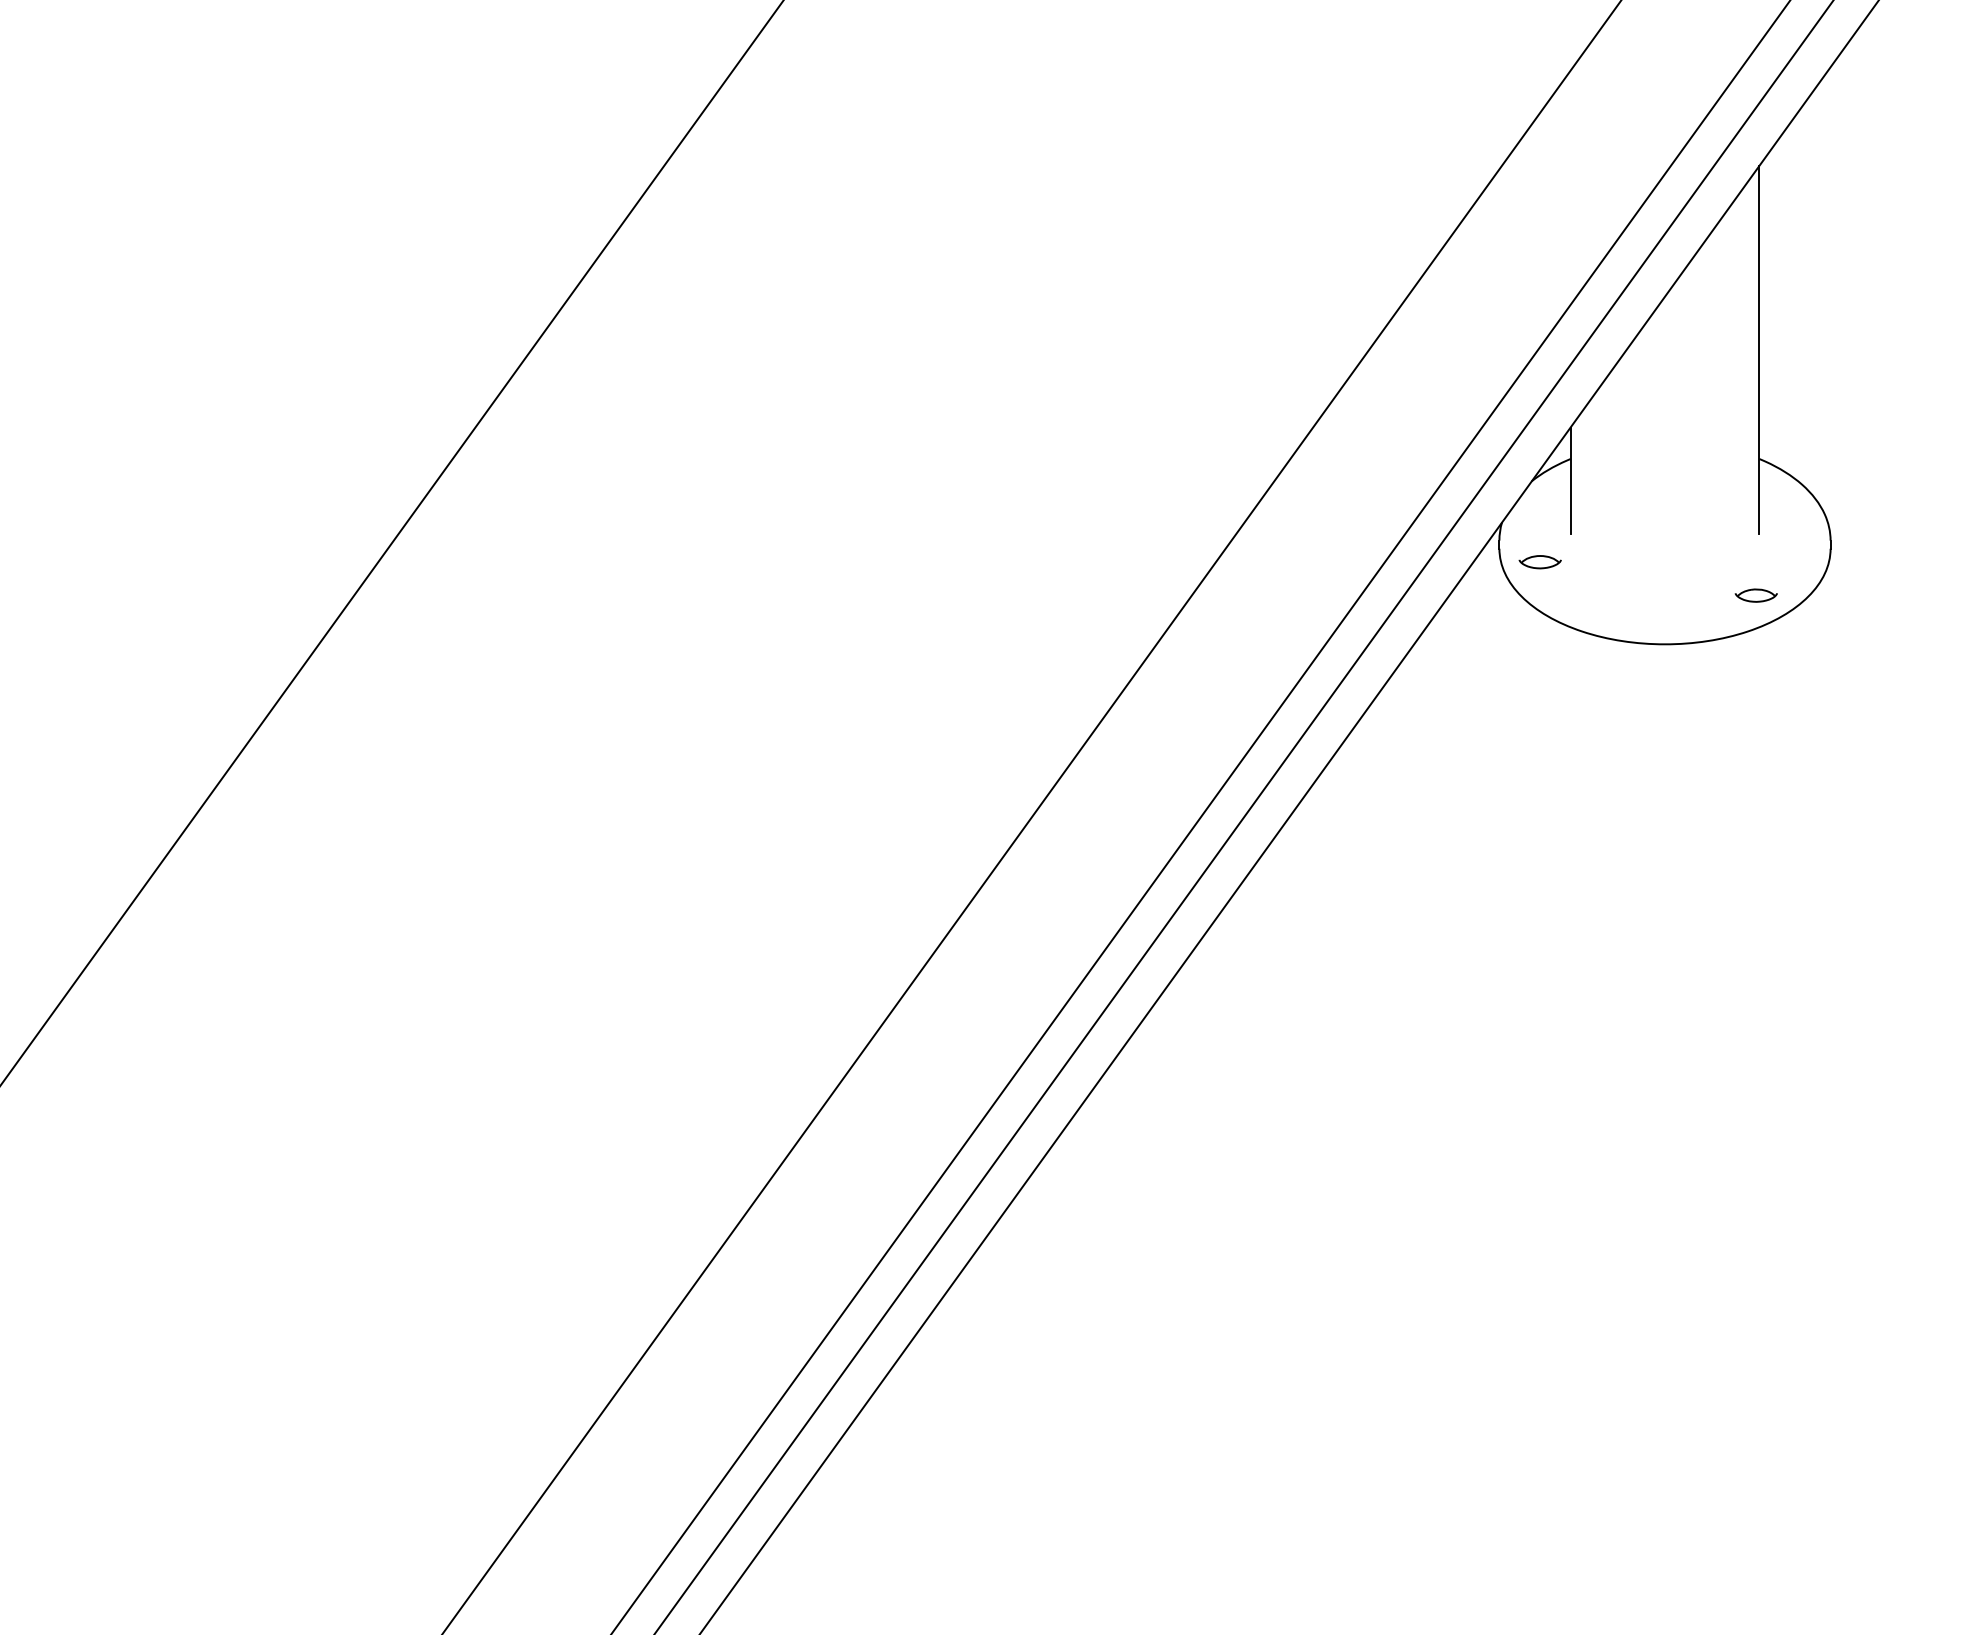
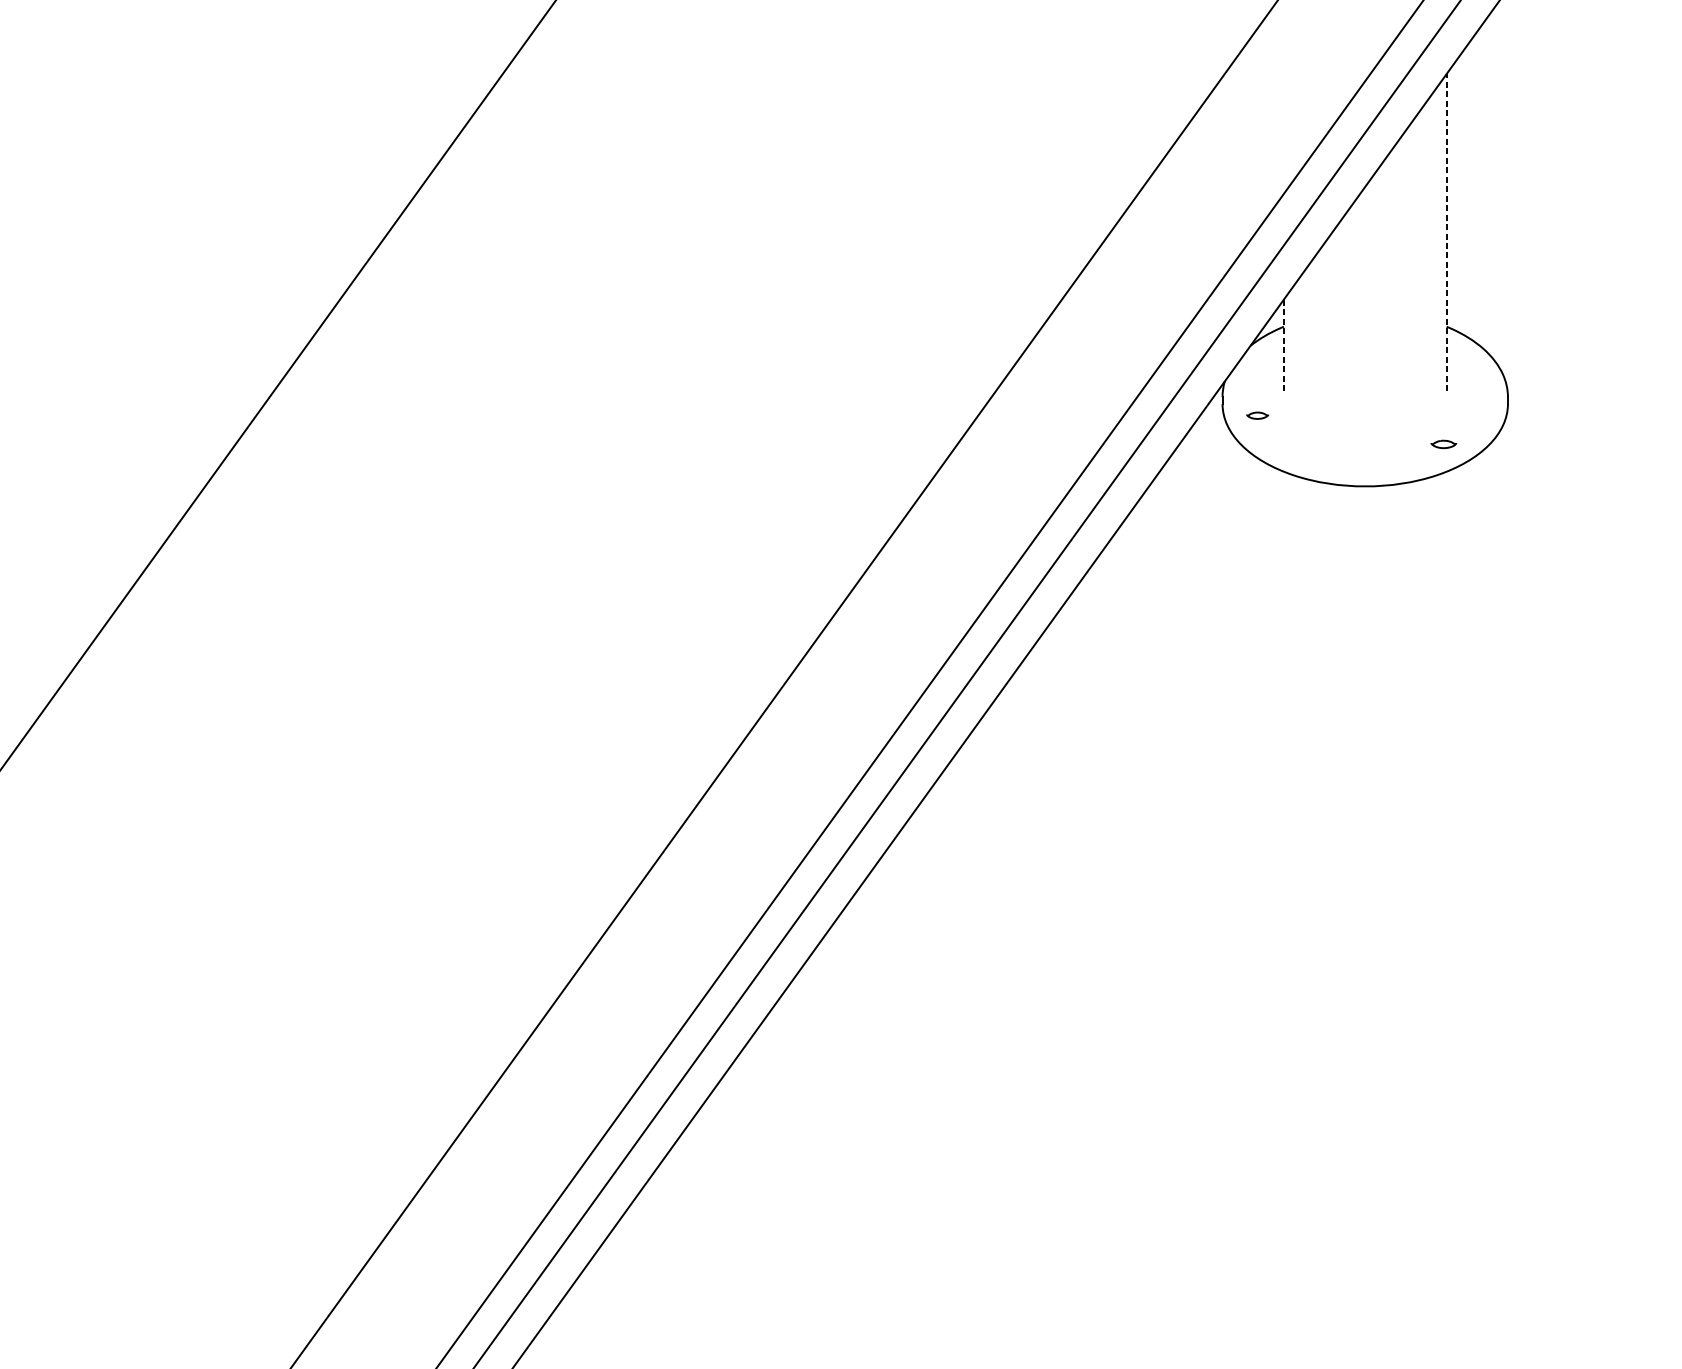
line: (1759, 349) -> (1446, 232), solid -> dashed
line: (1570, 480) -> (1283, 345), solid -> dashed
part: (1539, 562) -> (1257, 415), size x0.6
part: (1755, 595) -> (1443, 444), size x0.7

